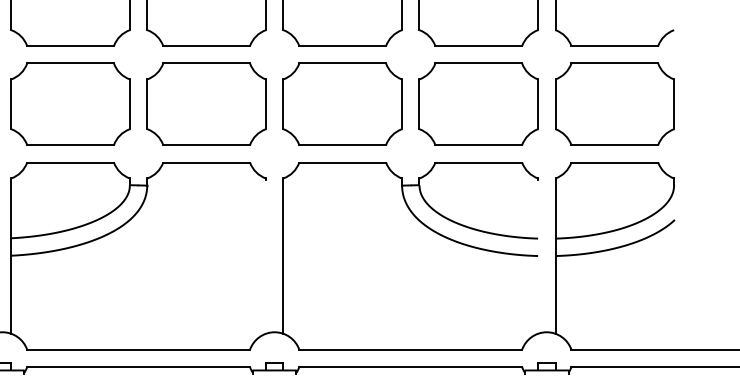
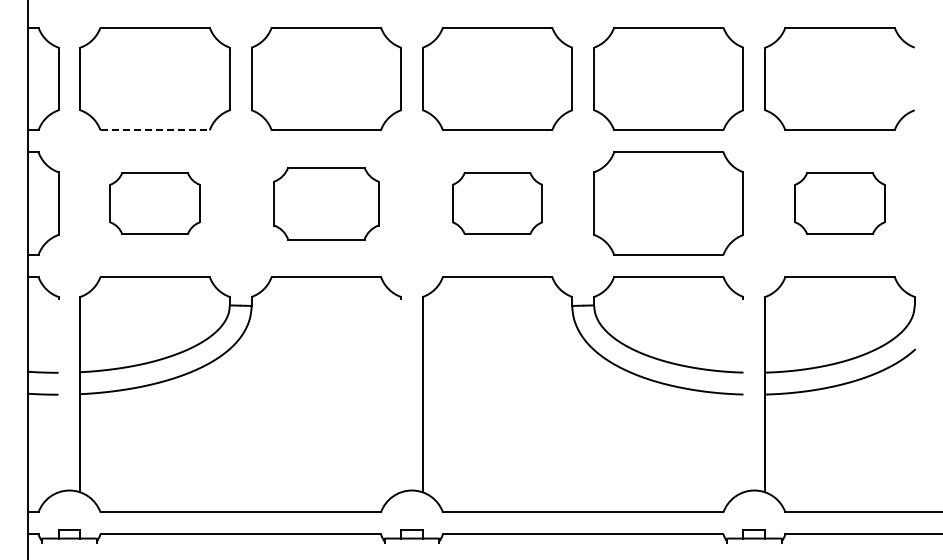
line: (70, 46) -> (155, 130), solid -> dashed
part: (70, 104) -> (154, 203), size x0.6
part: (206, 104) -> (326, 203), size x0.7
part: (342, 104) -> (497, 203), size x0.6
part: (614, 104) -> (839, 203), size x0.6

